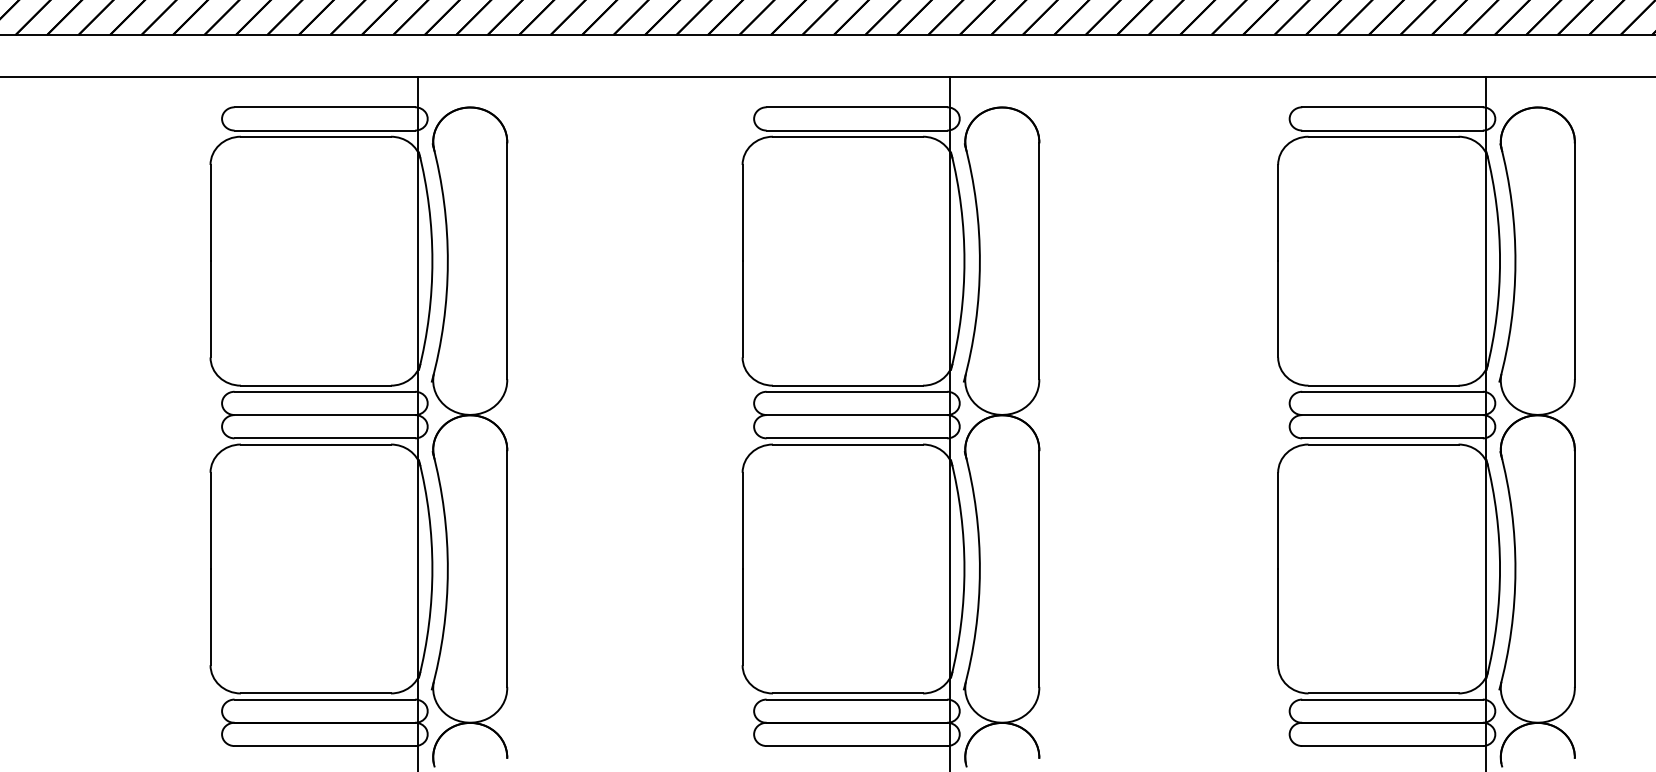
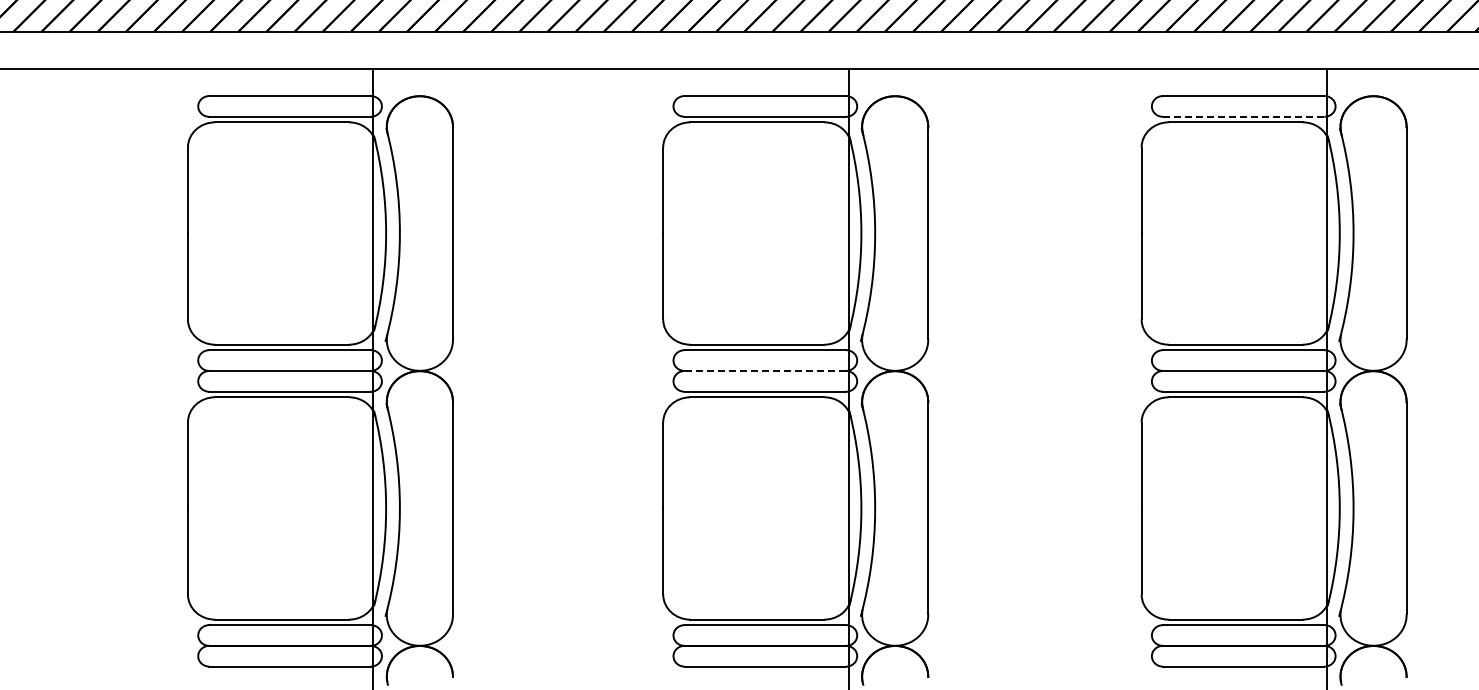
line: (1392, 130) -> (1243, 116), solid -> dashed
line: (857, 415) -> (765, 371), solid -> dashed

